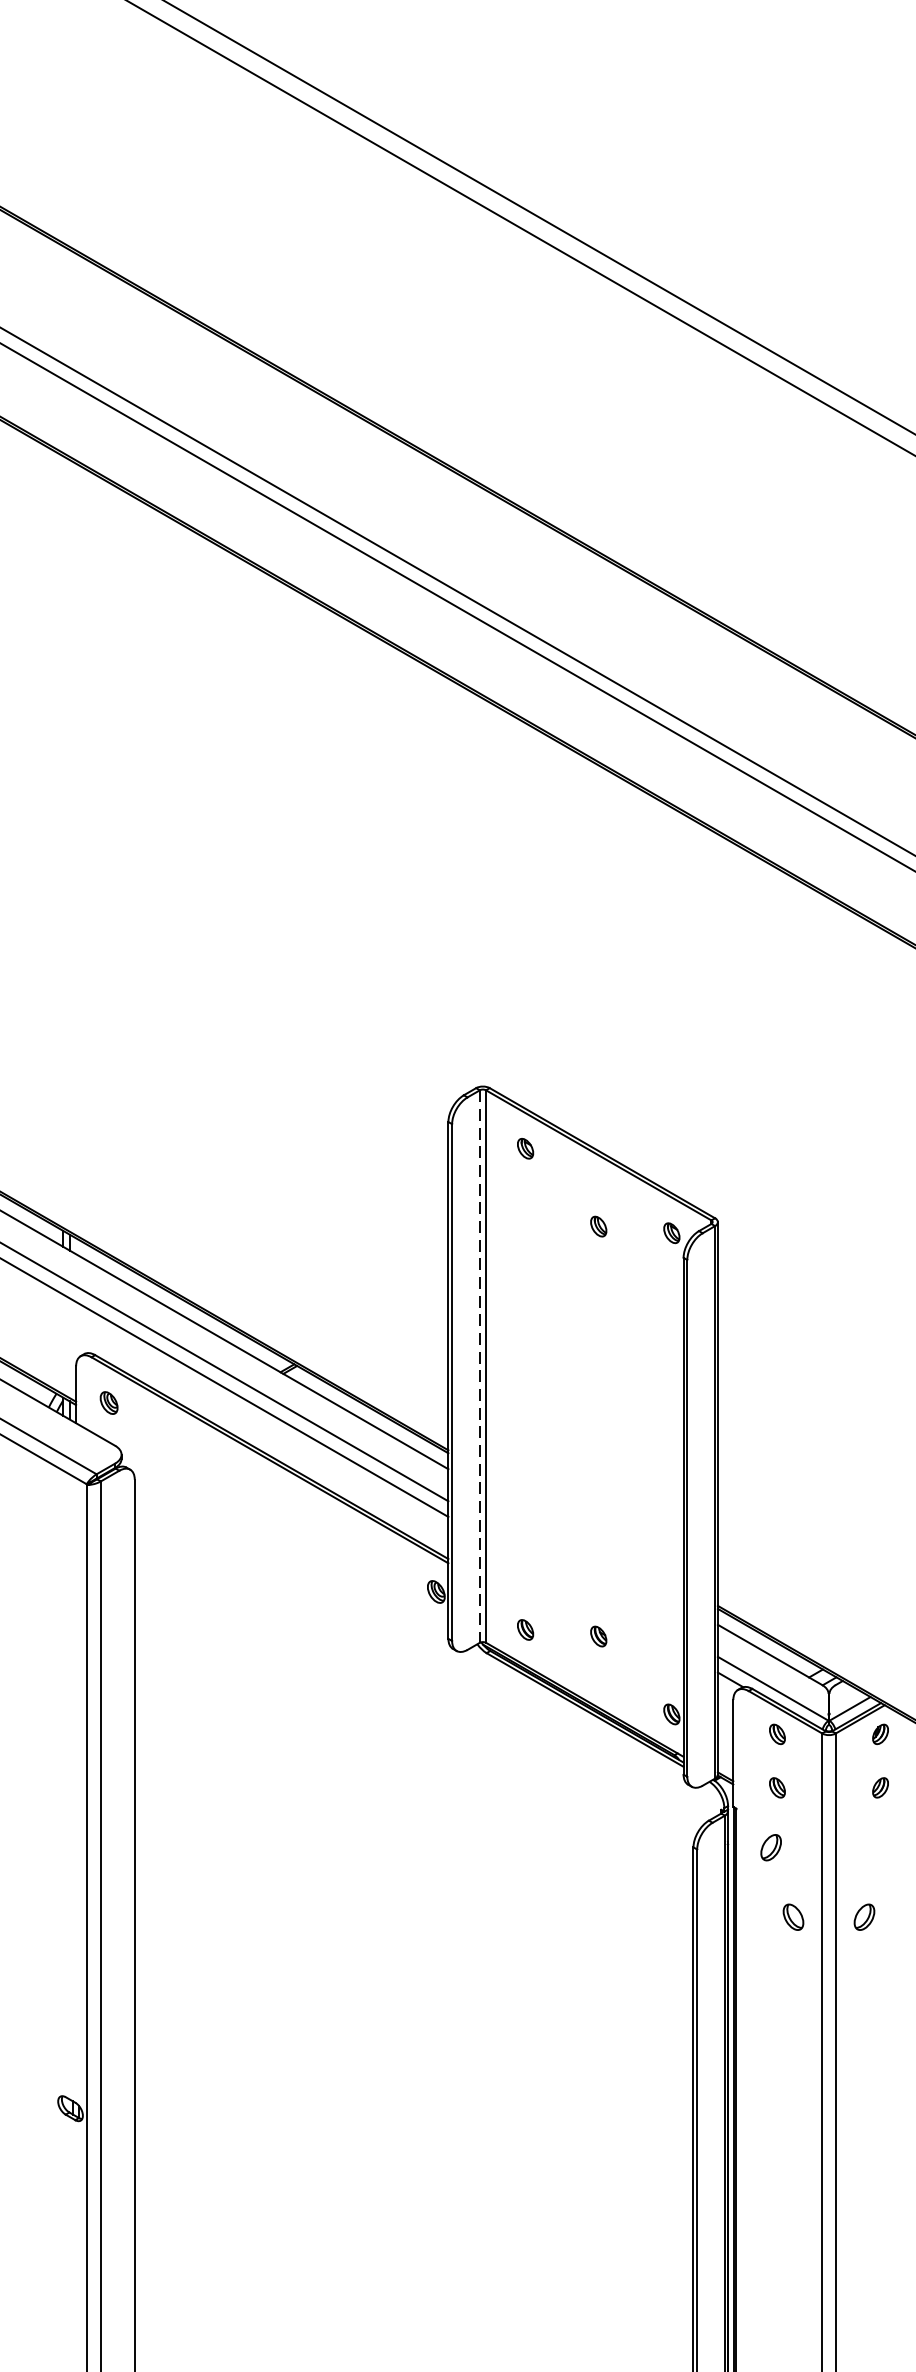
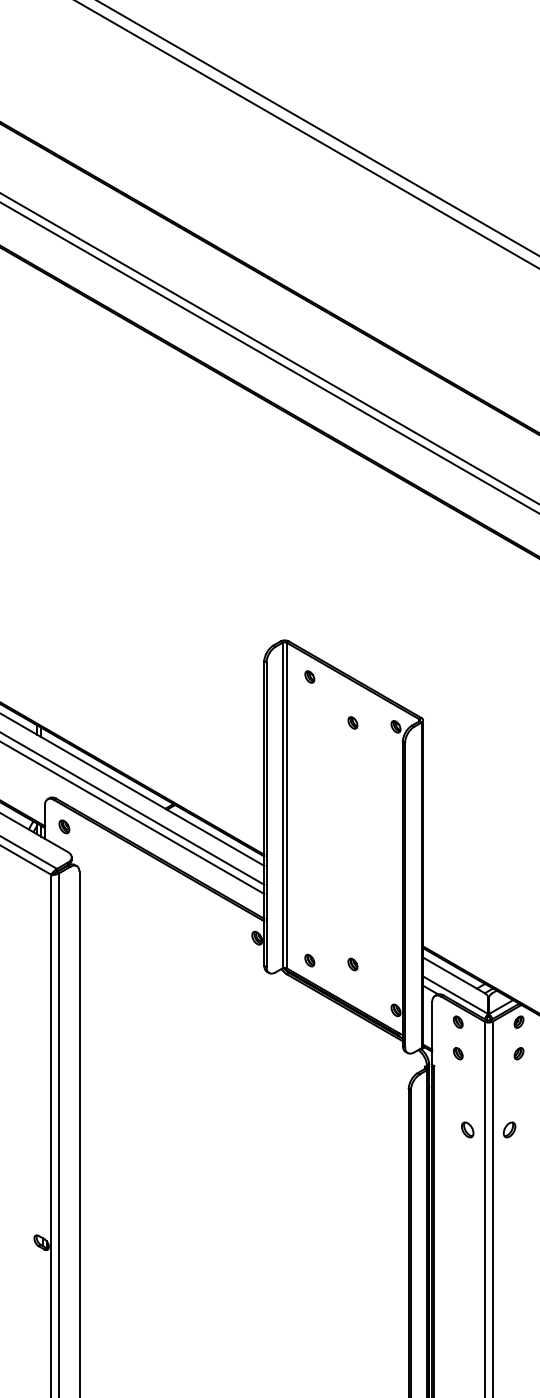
line: (479, 1366) -> (282, 805), dashed -> solid
part: (771, 1846) -> (454, 1088), removed

